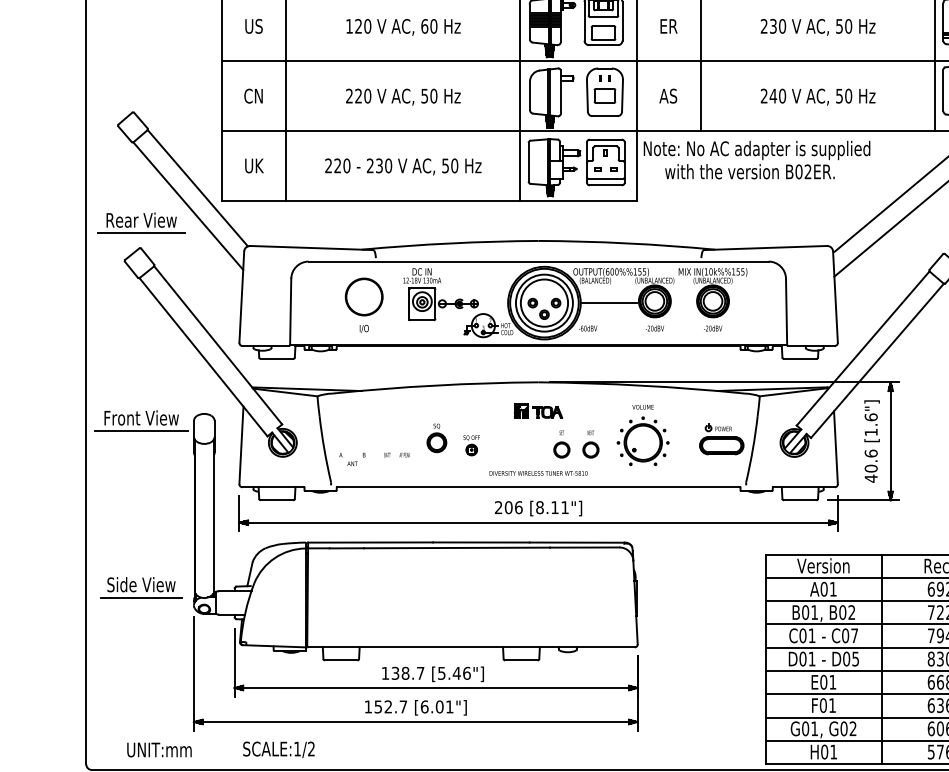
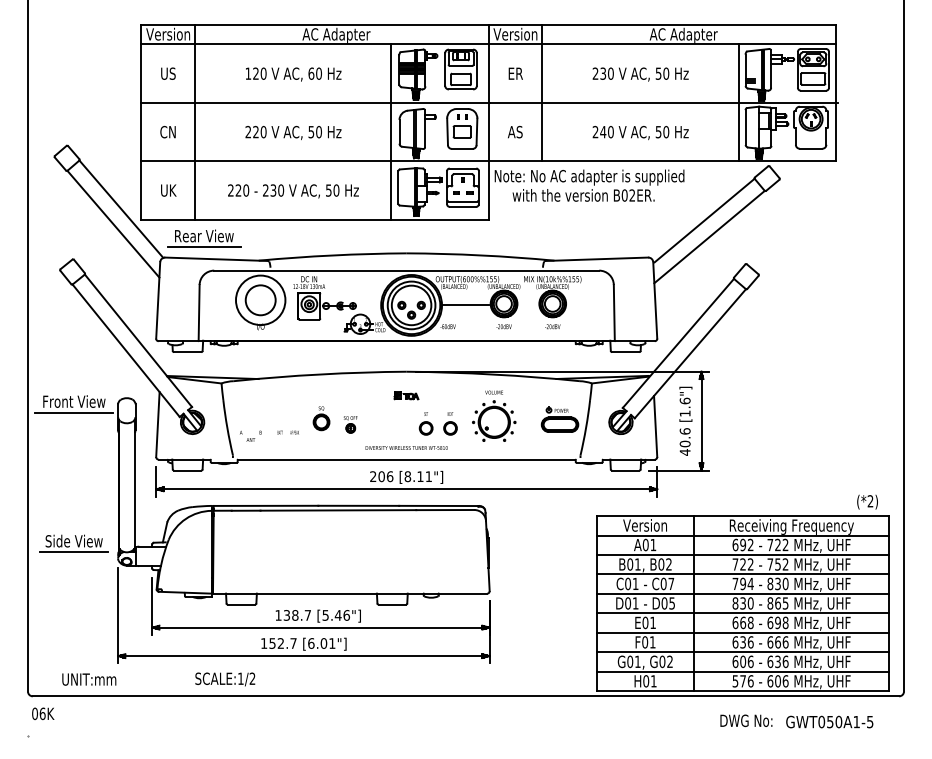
part: (141, 223) -> (204, 238), moved
circle: (363, 296) -> (260, 299), size x1.6
part: (538, 410) -> (406, 395), size x0.6
text: (279, 749) -> (225, 679), moved

